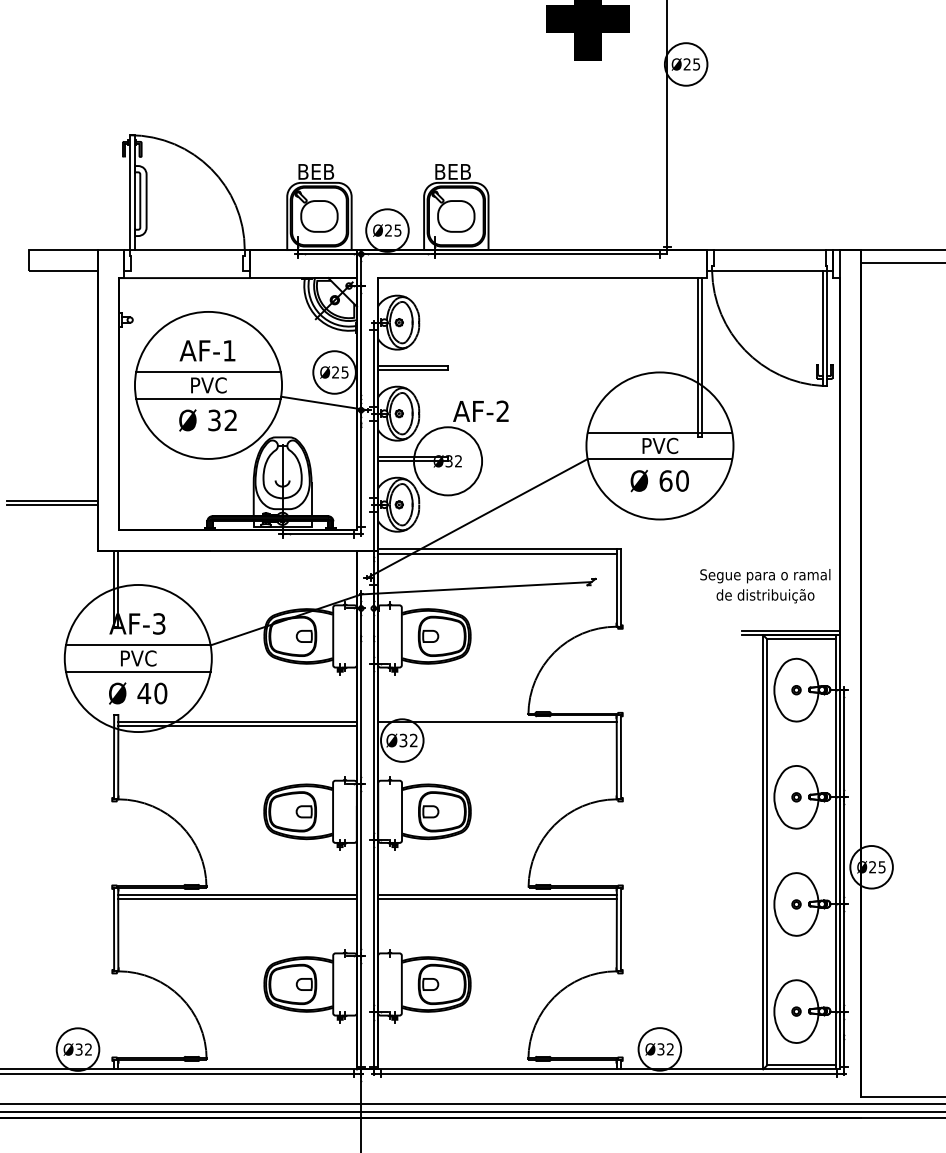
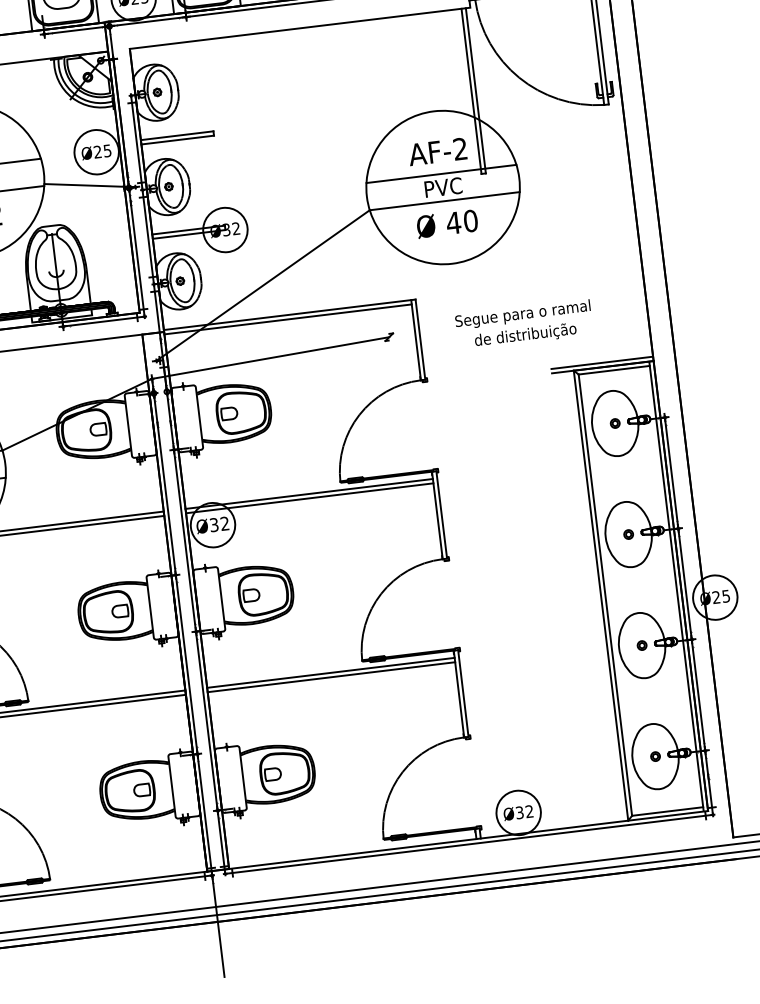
text: (480, 410) -> (437, 150), moved
circle: (447, 461) -> (224, 230), size x0.62
text: (665, 480) -> (453, 222), 60 -> 40
text: (765, 586) -> (524, 325), moved
line: (497, 726) -> (309, 498), added

